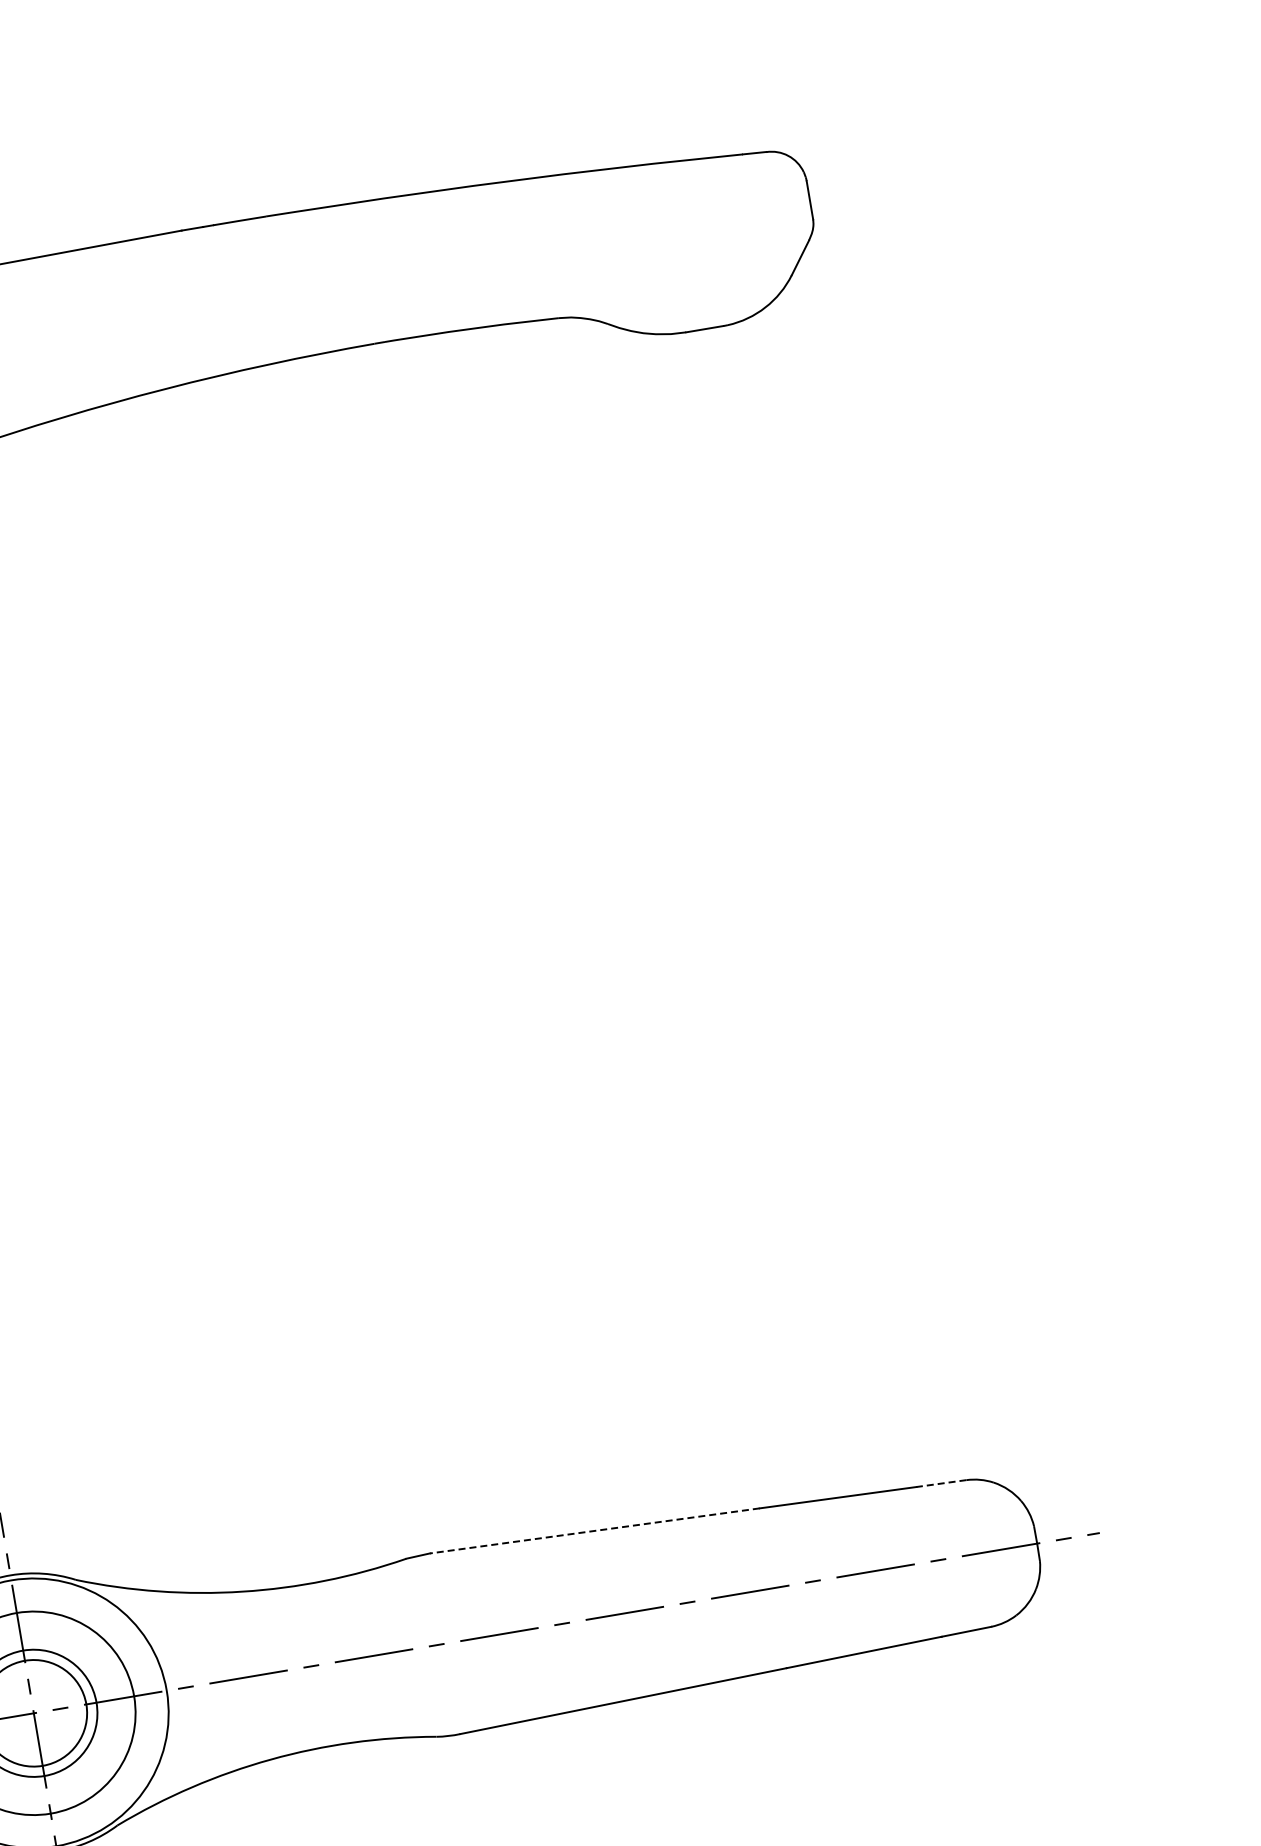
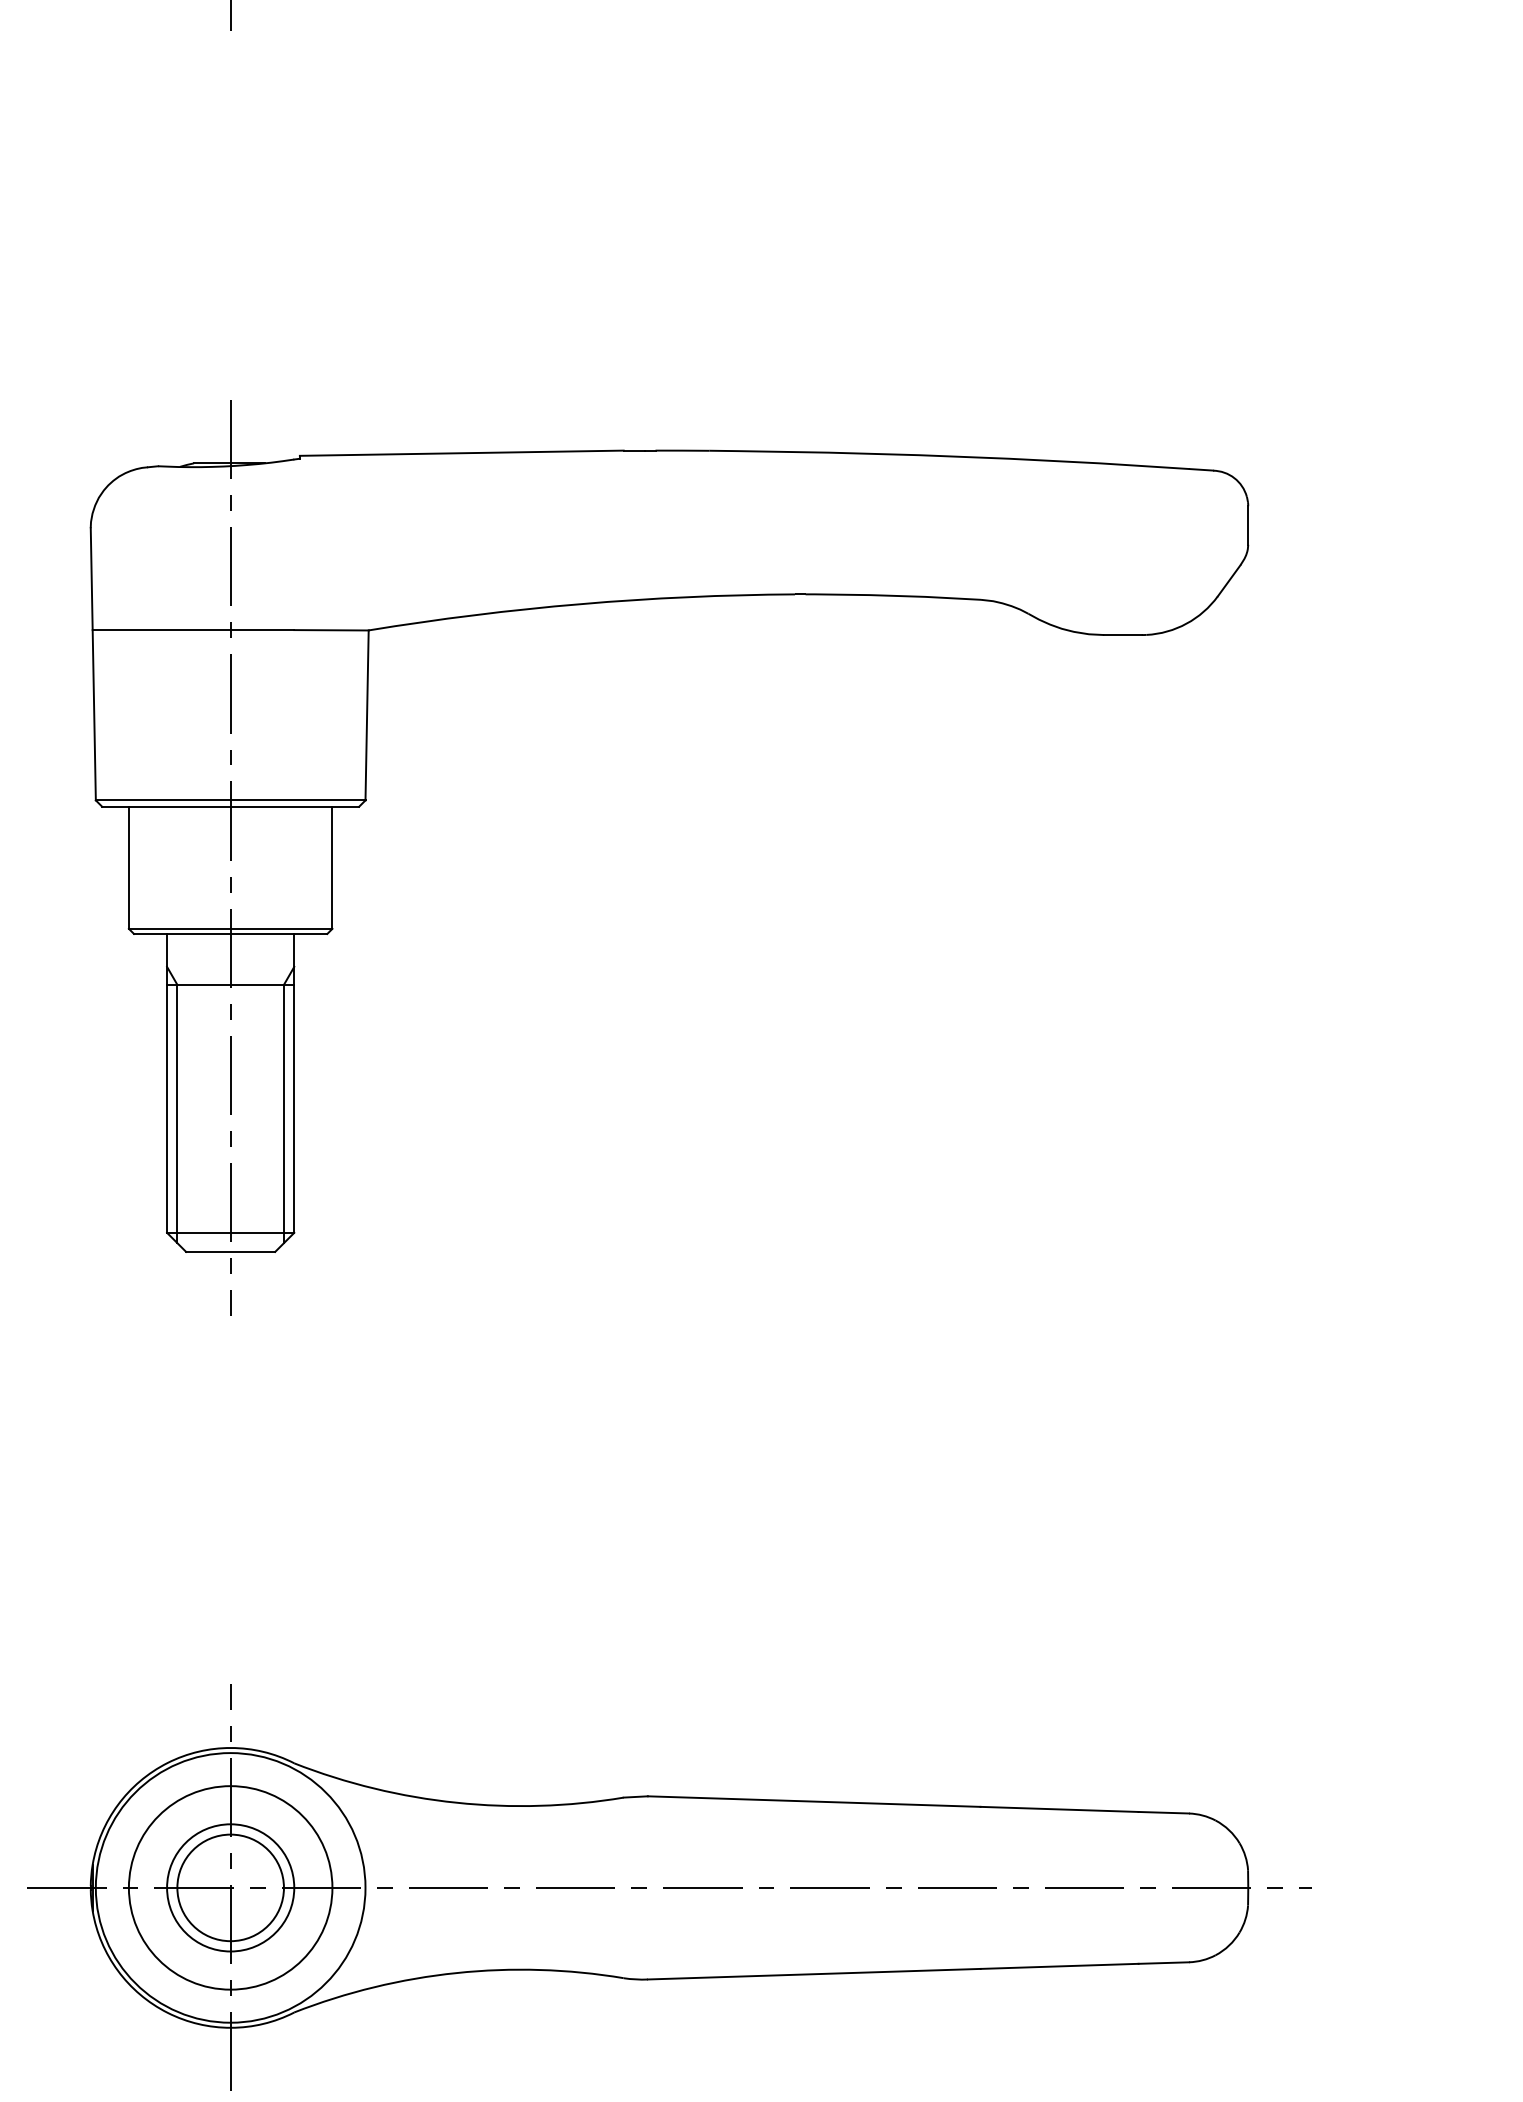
line: (941, 1483) -> (1163, 1812), dashed -> solid
line: (594, 1530) -> (813, 1801), dashed -> solid

